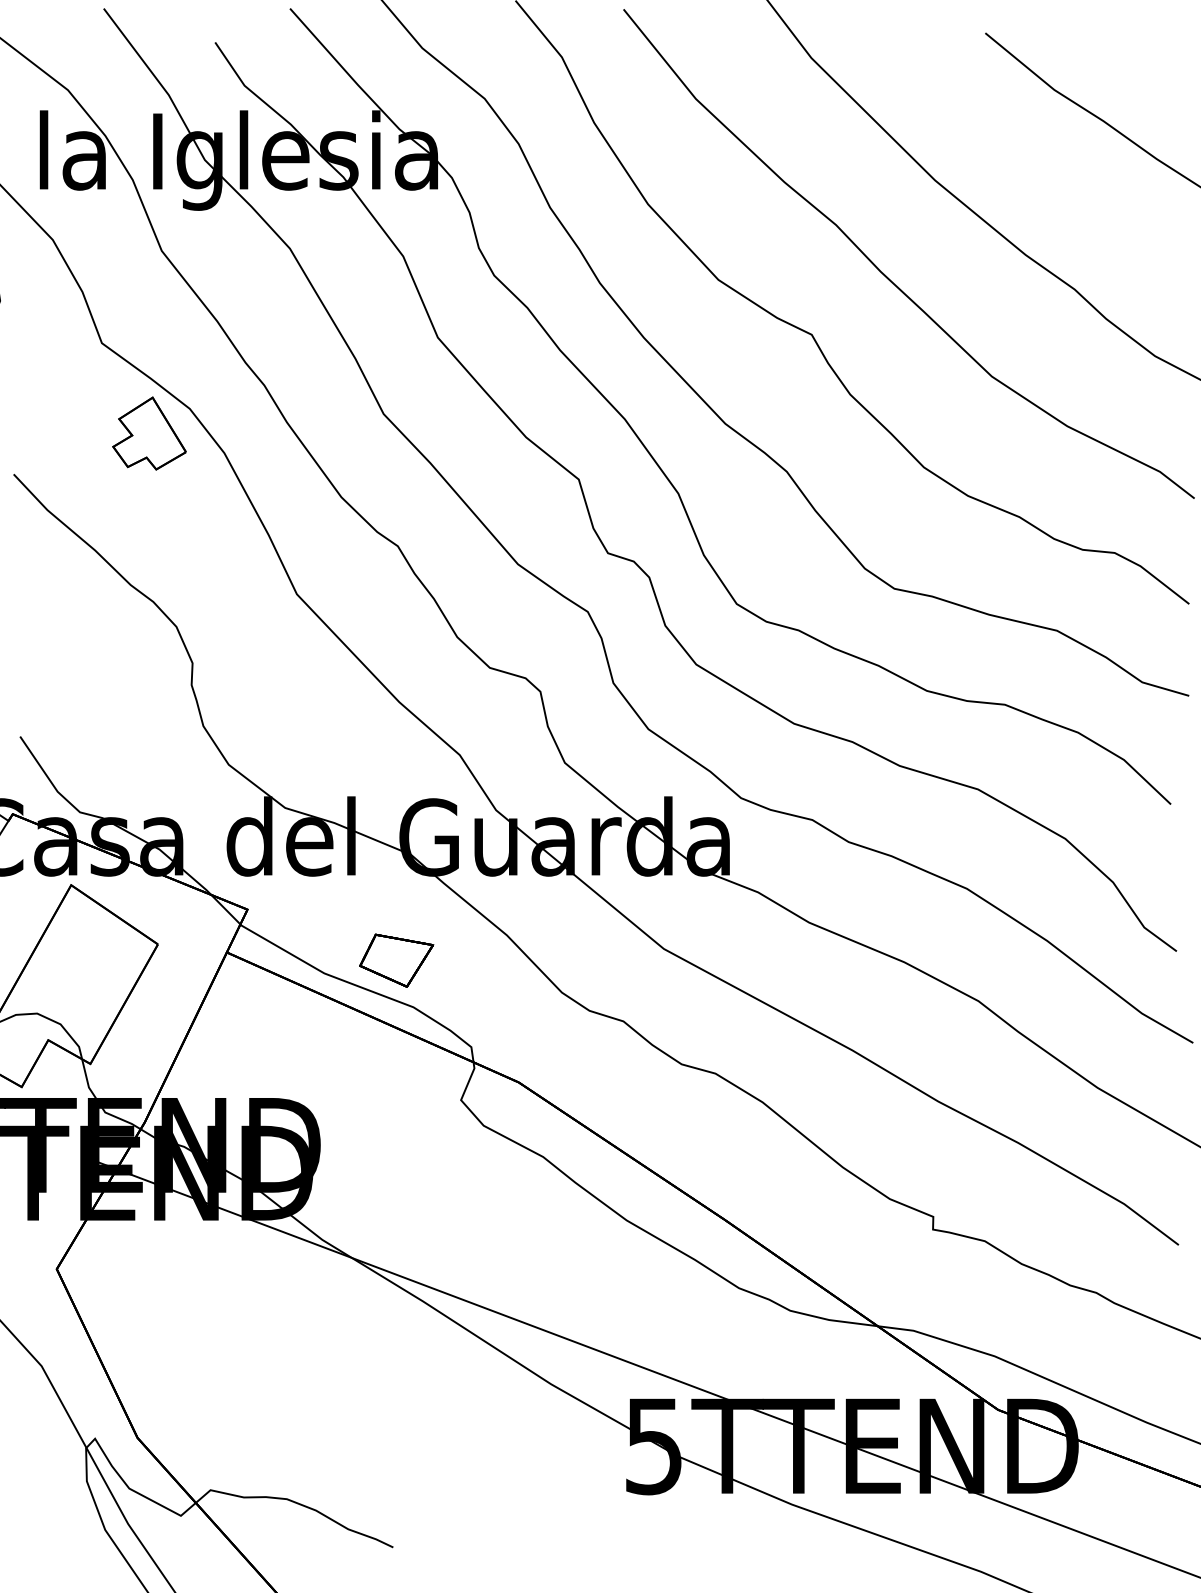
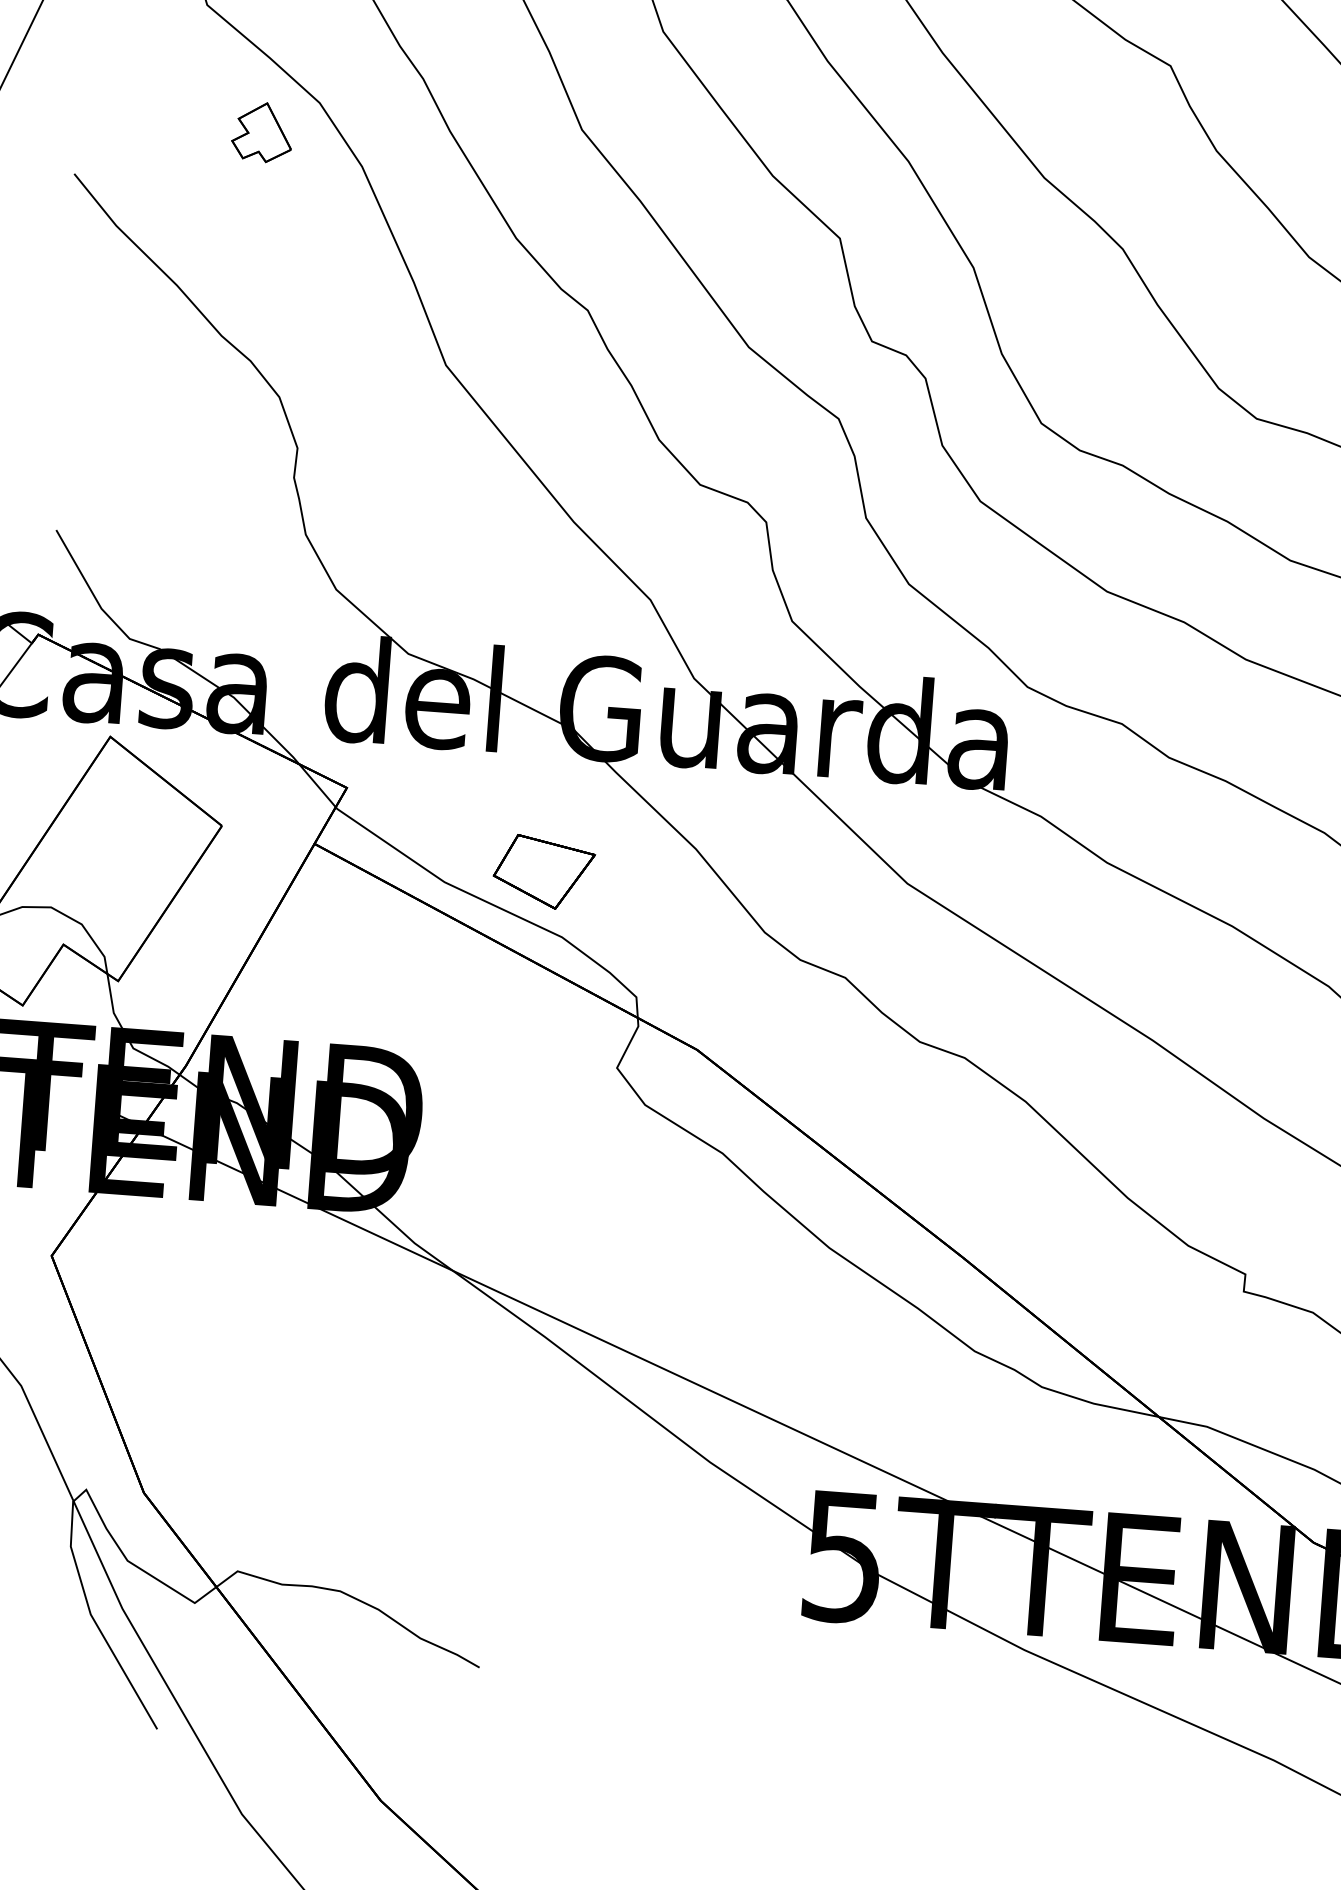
part: (149, 433) -> (262, 132), size x0.6

